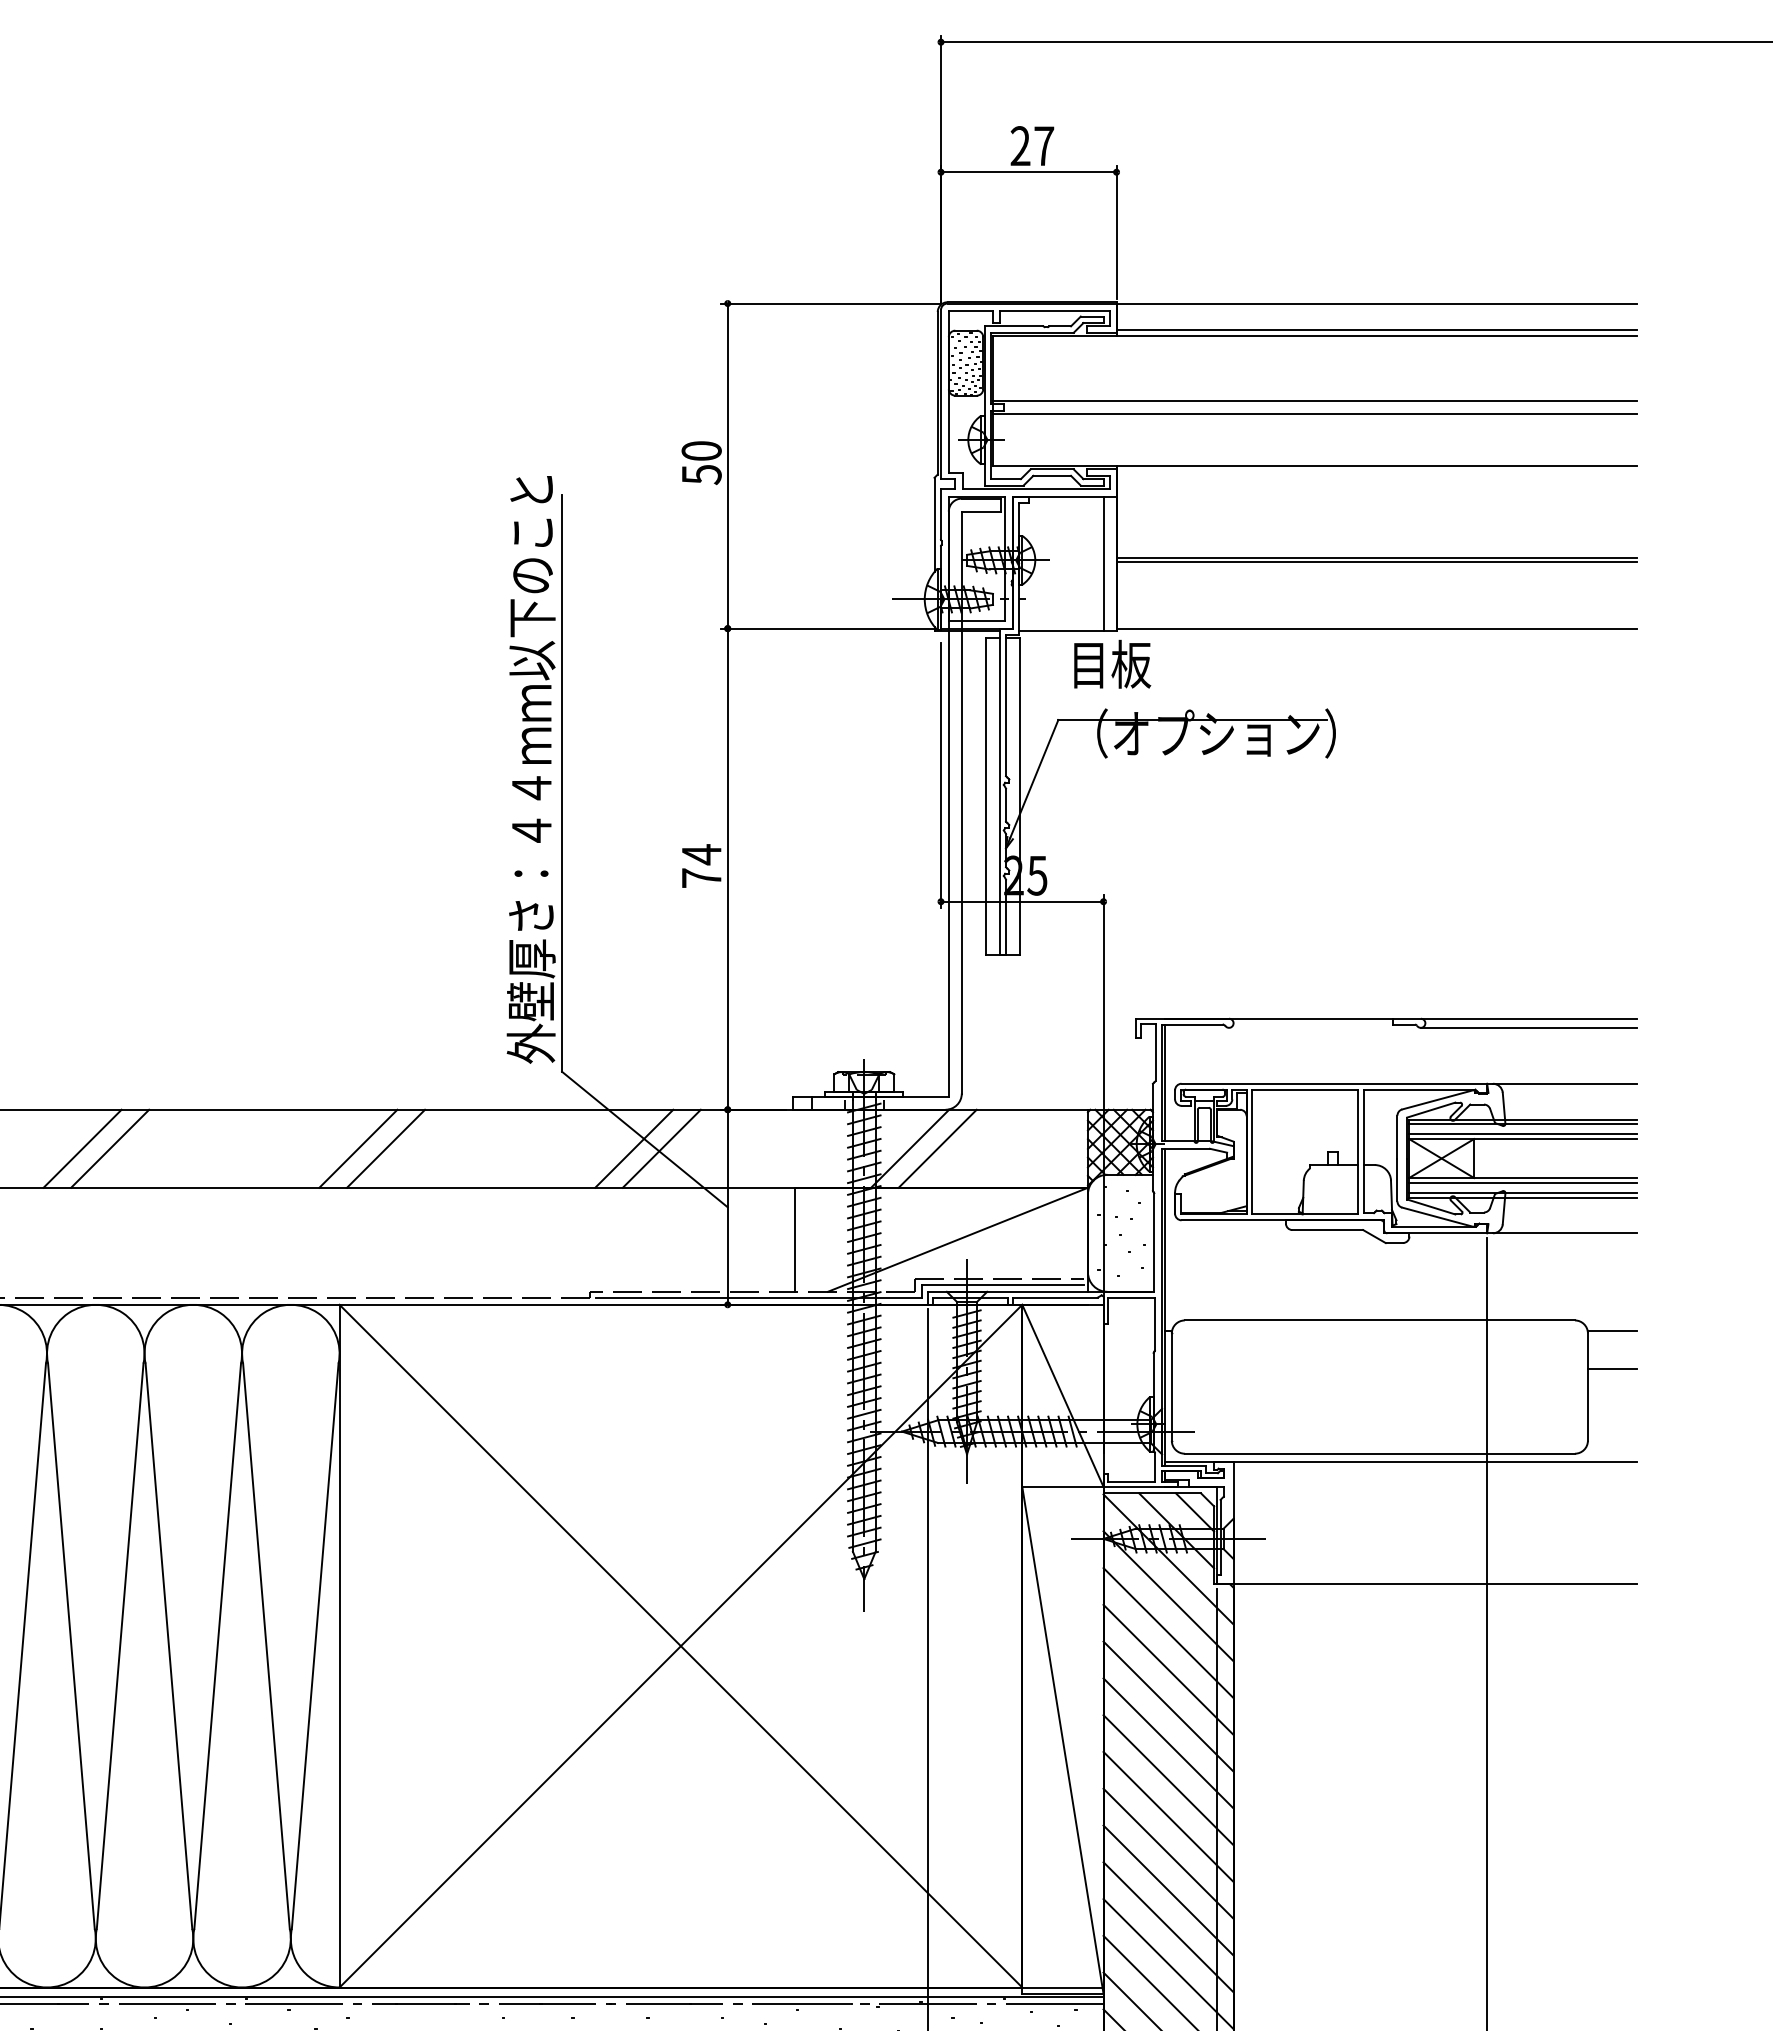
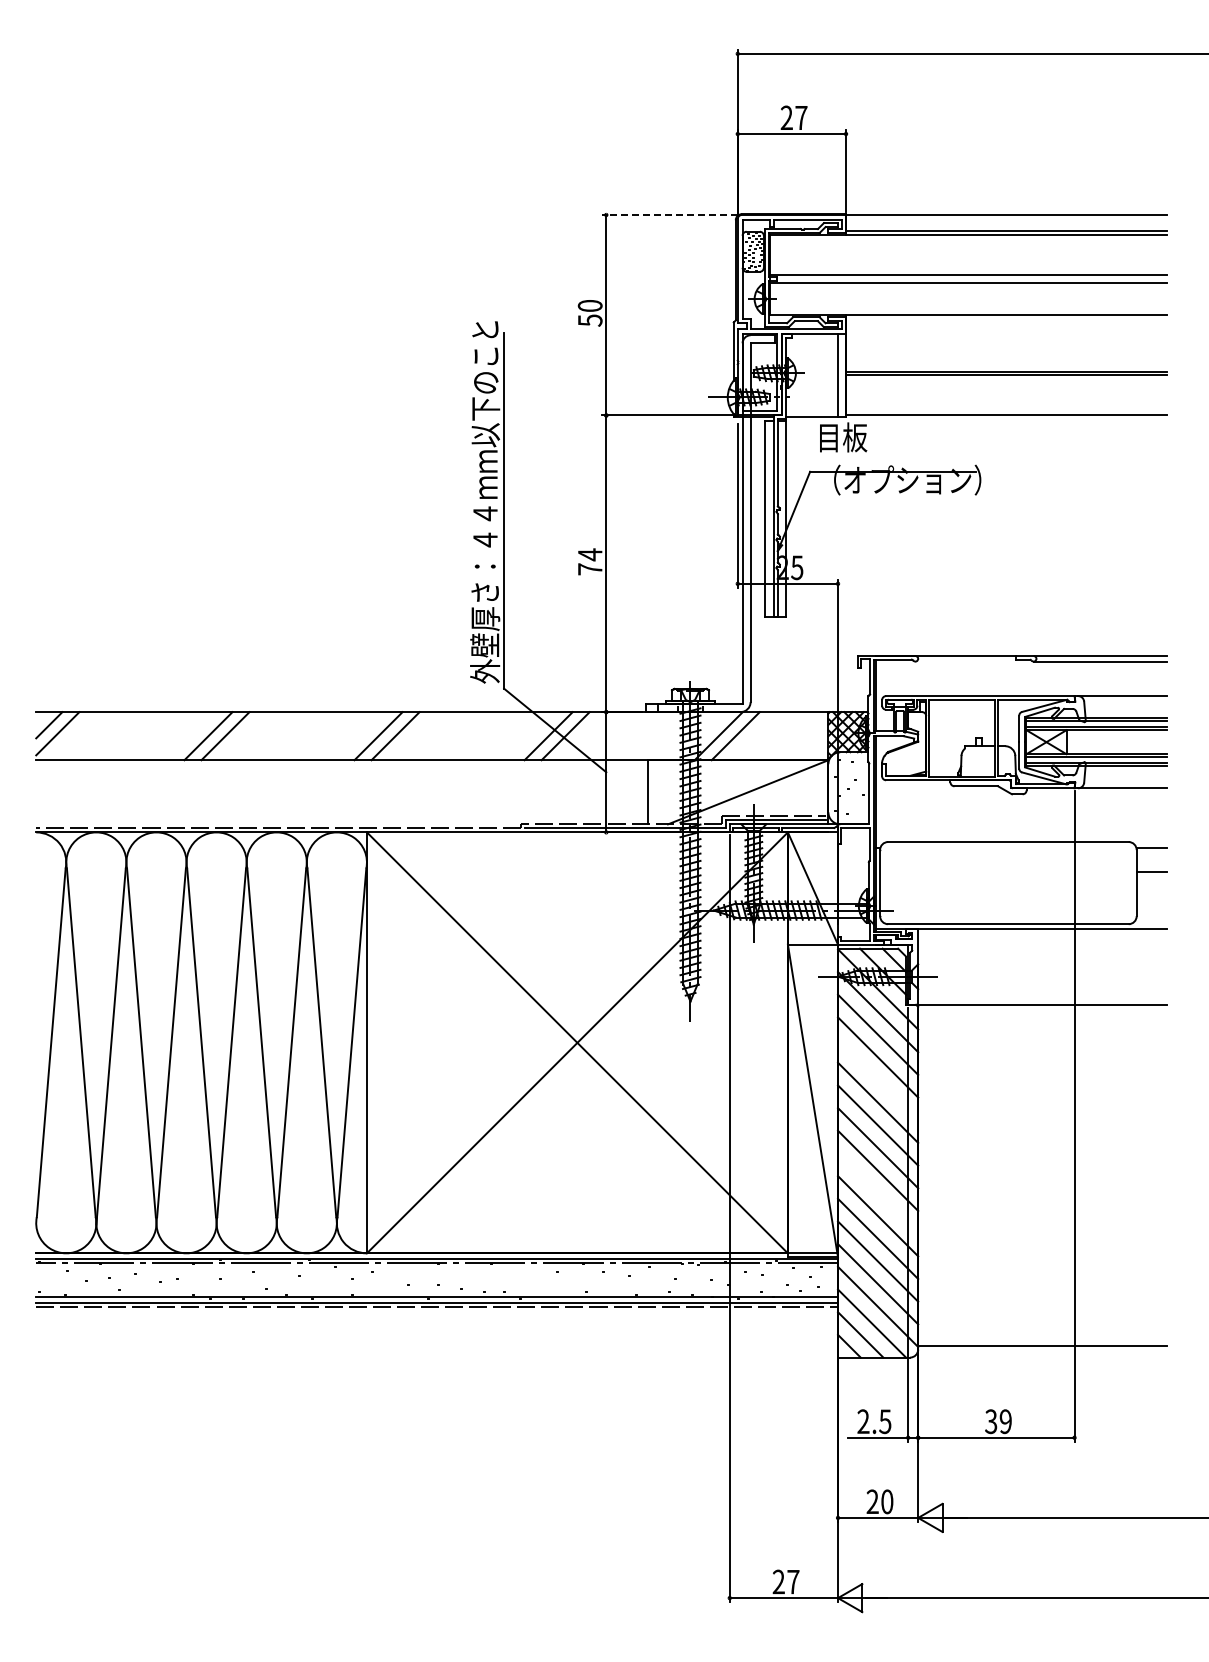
line: (831, 304) -> (670, 215), solid -> dashed
line: (1169, 1707) -> (878, 1080), removed
line: (1169, 1890) -> (878, 1193), removed

